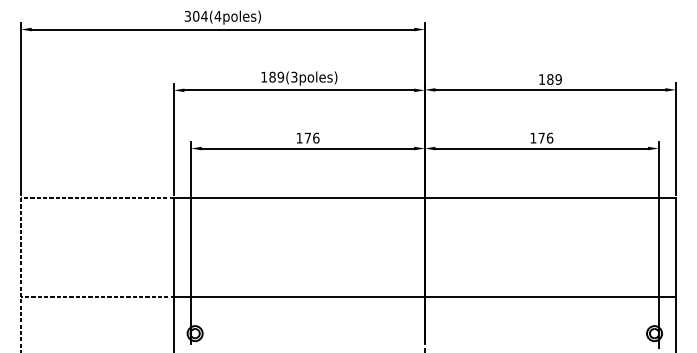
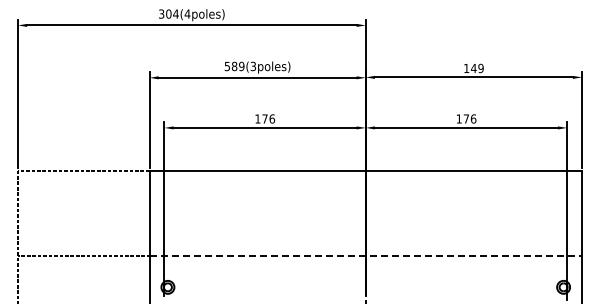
text: (263, 77) -> (226, 66), 189(3poles) -> 589(3poles)
text: (549, 79) -> (473, 68), 189 -> 149
line: (425, 296) -> (366, 255), solid -> dashed

